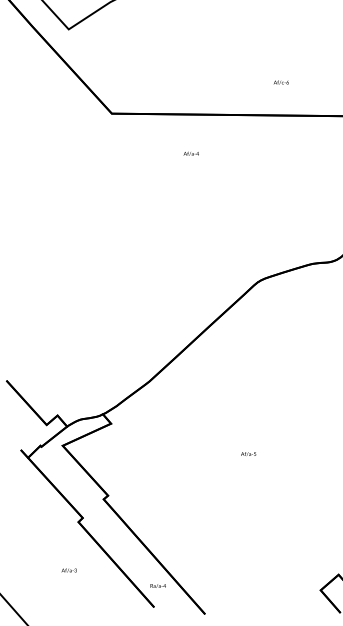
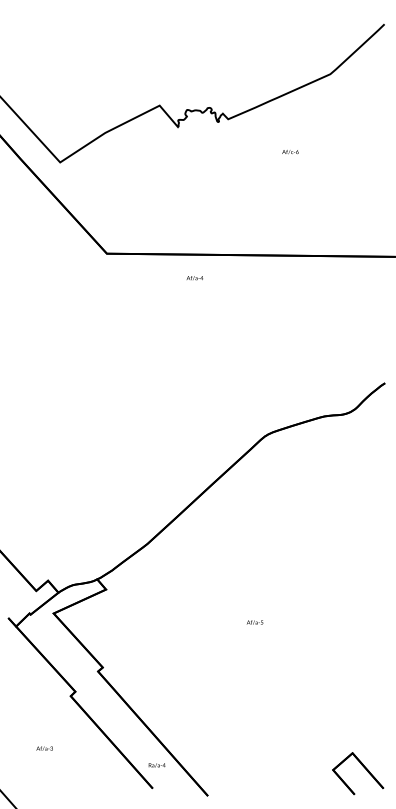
text: (281, 83) -> (290, 152), moved
text: (190, 154) -> (194, 278), moved
text: (69, 570) -> (44, 748), moved

